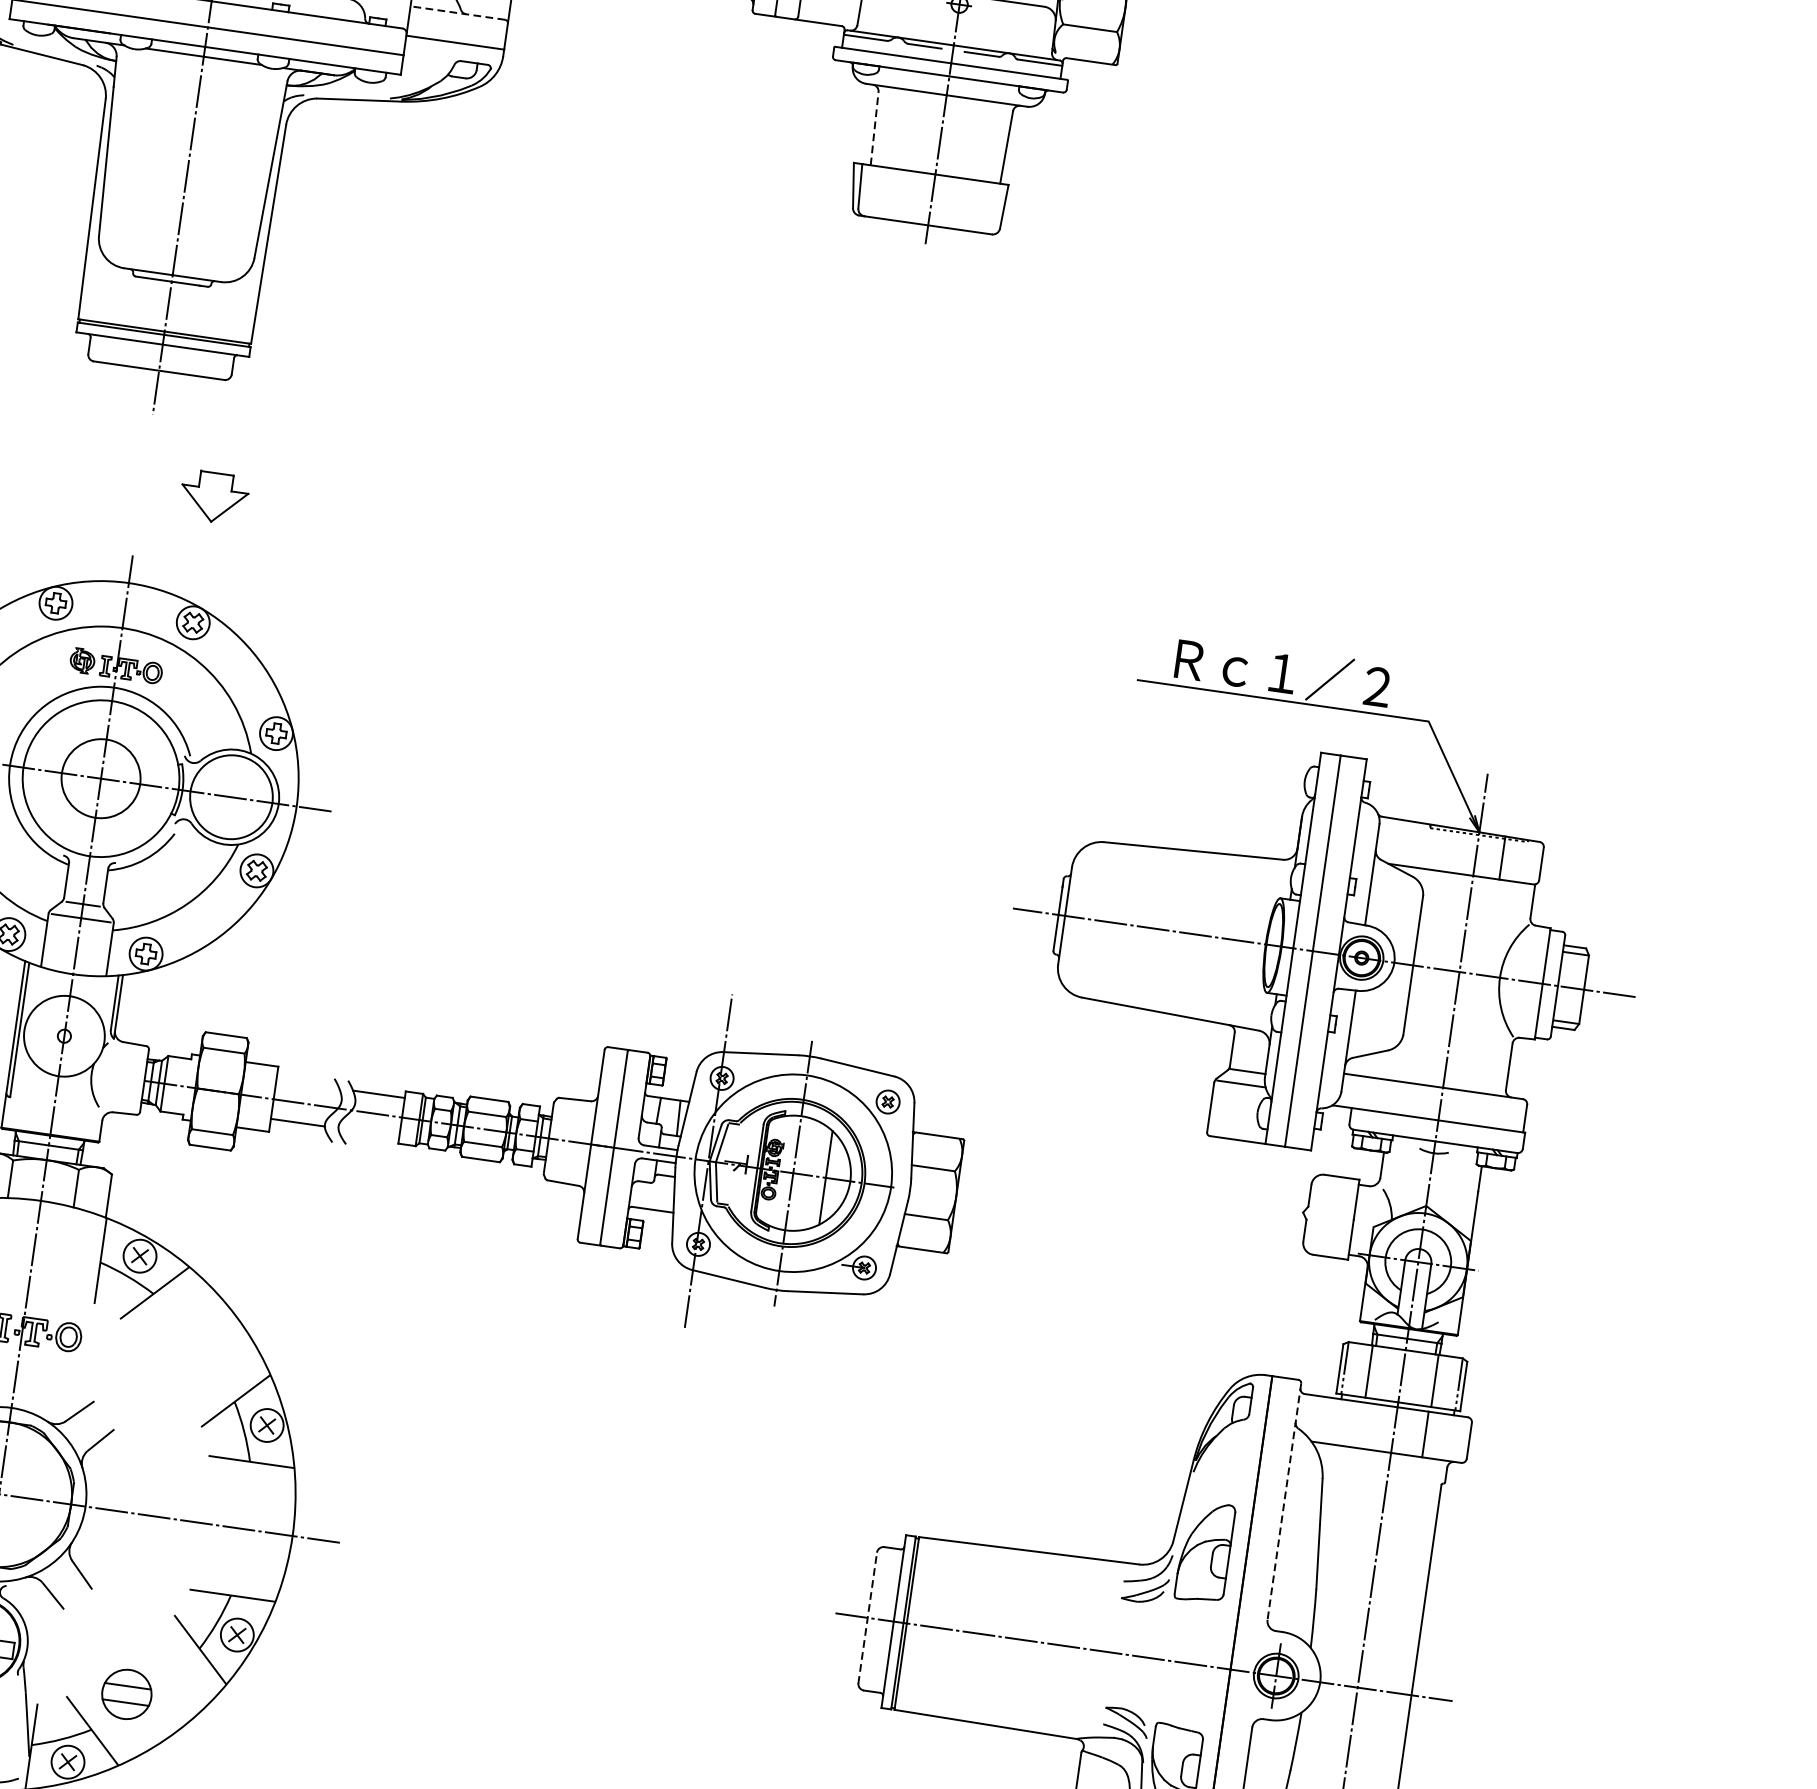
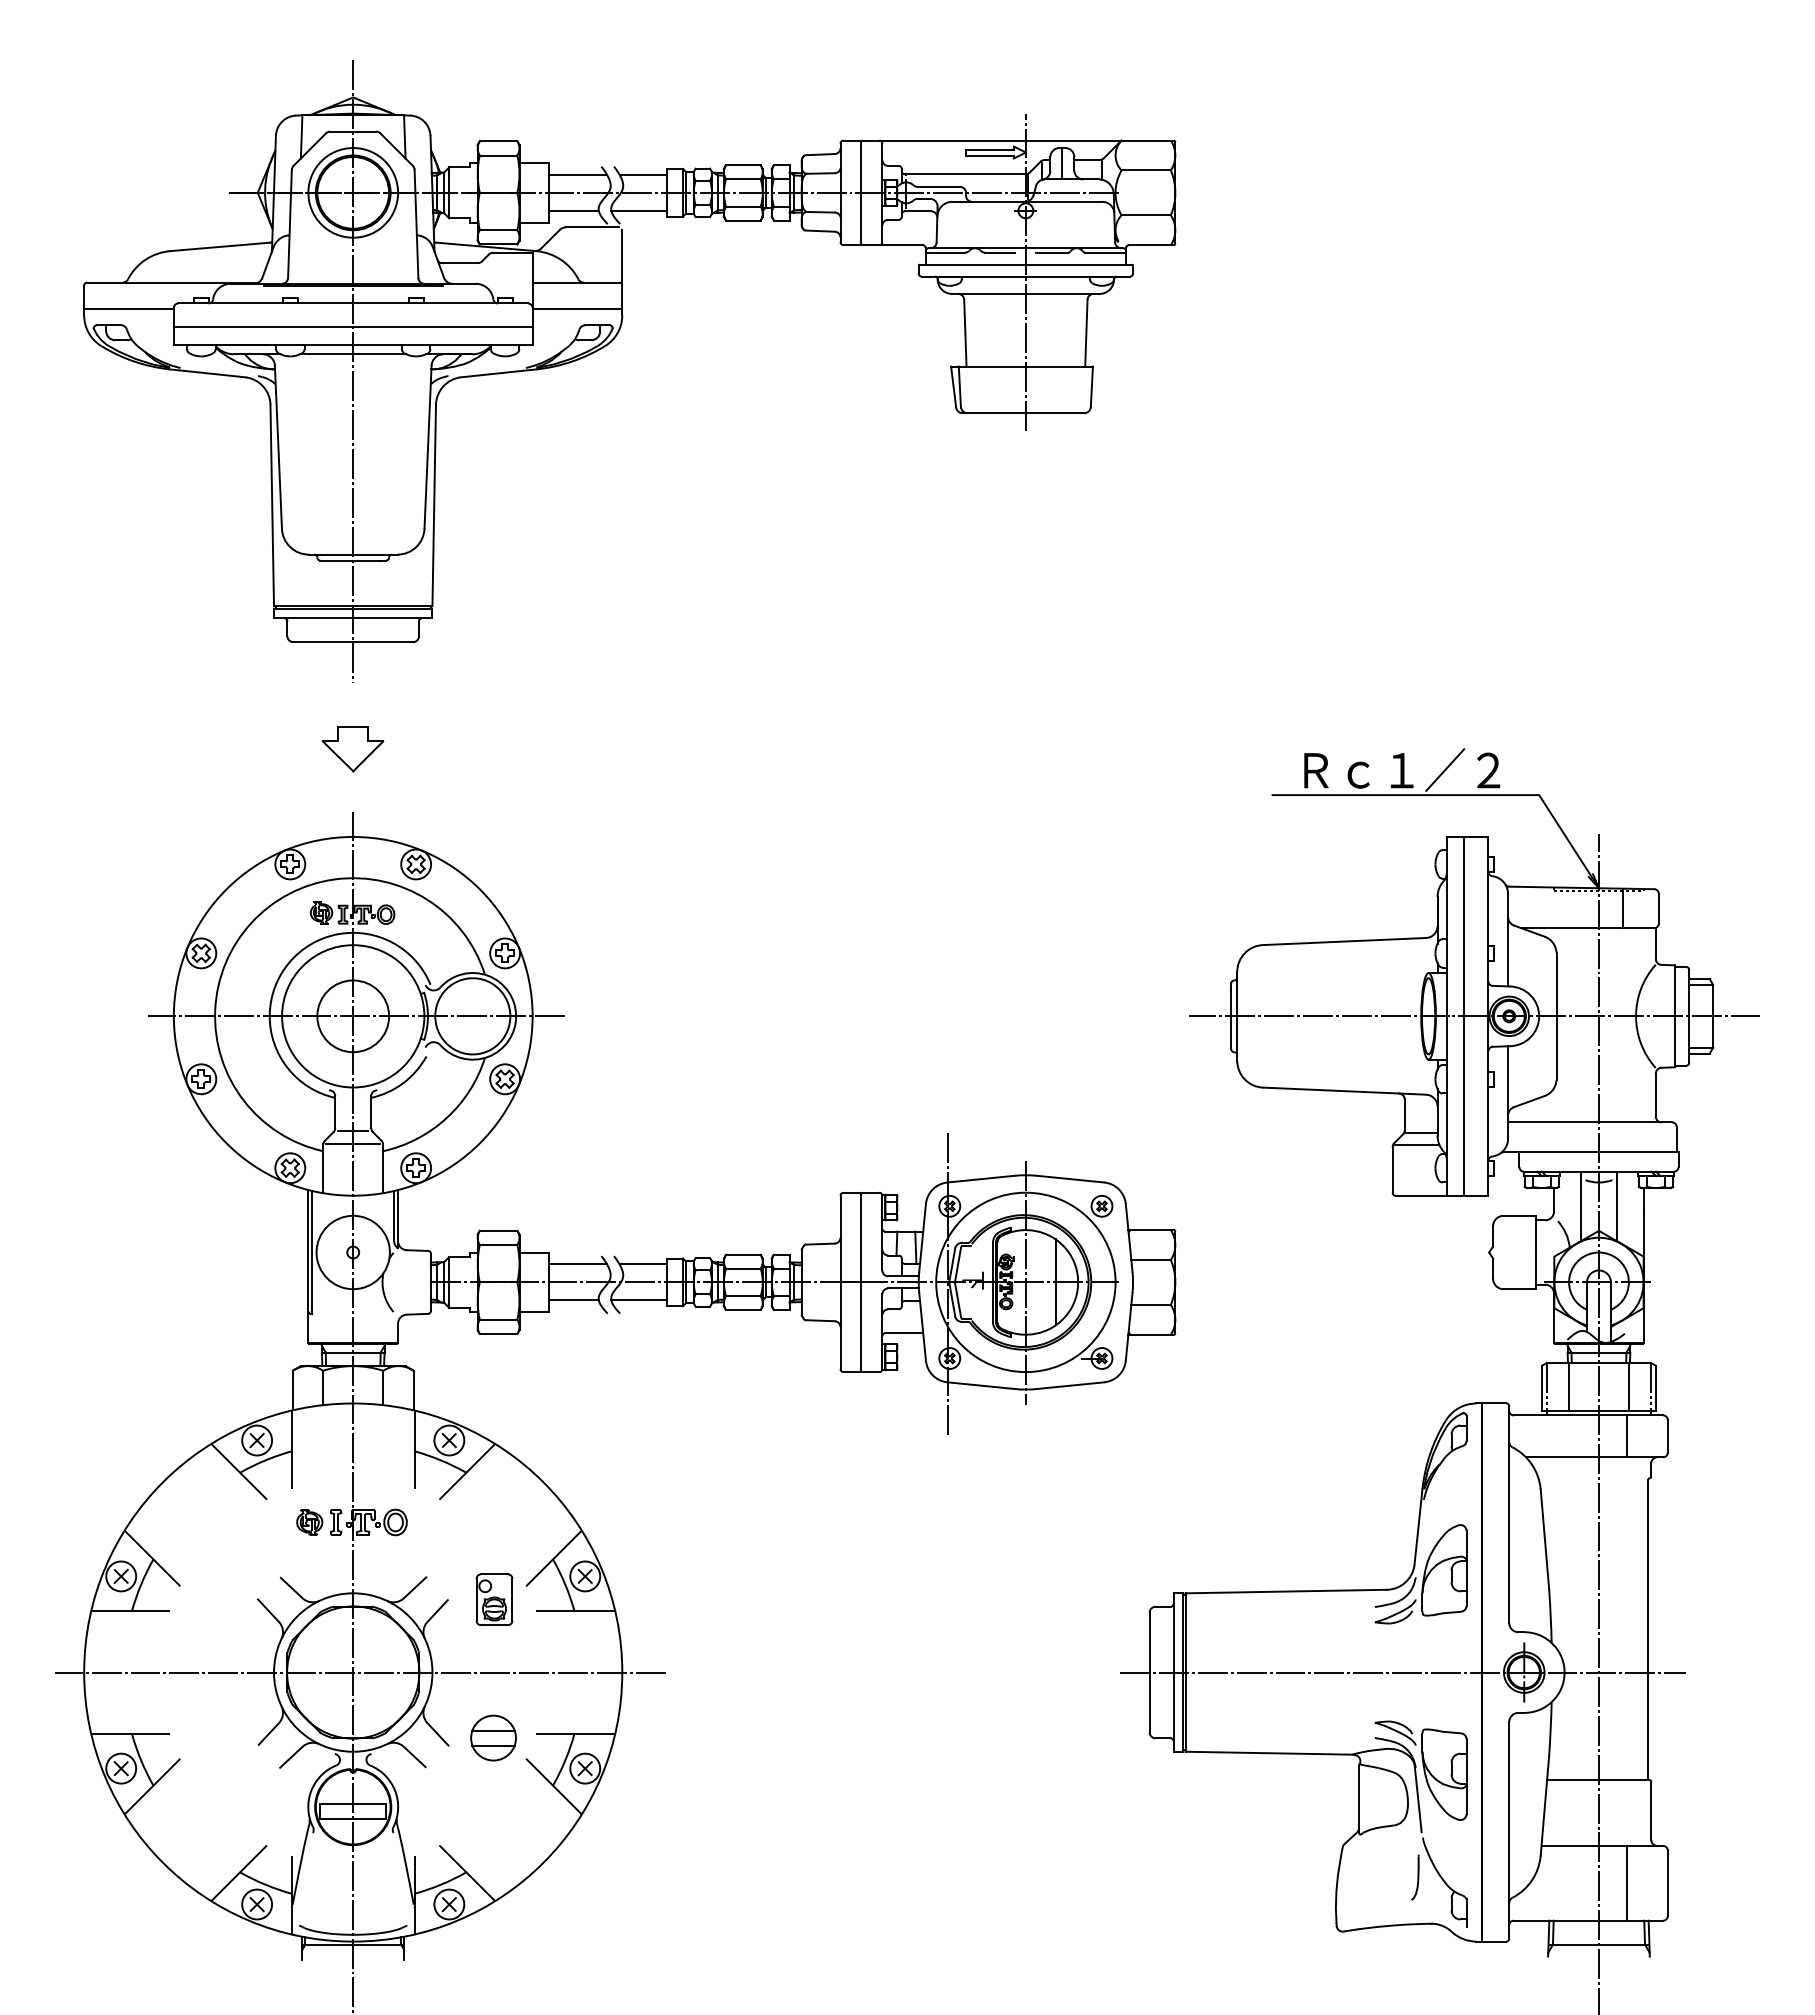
line: (457, 12) -> (575, 282), dashed -> solid
line: (874, 127) -> (965, 332), dashed -> solid
part: (213, 497) -> (352, 749), moved
line: (308, 1084) -> (578, 1264), added
line: (369, 1133) -> (639, 1300), added
line: (1410, 1176) -> (1581, 1206), added
line: (1449, 1182) -> (1616, 1206), added
part: (164, 1436) -> (494, 1599), added
line: (1284, 1502) -> (1509, 1515), dashed -> solid
line: (867, 1617) -> (1149, 1672), dashed -> solid
part: (126, 1693) -> (493, 1737), moved

